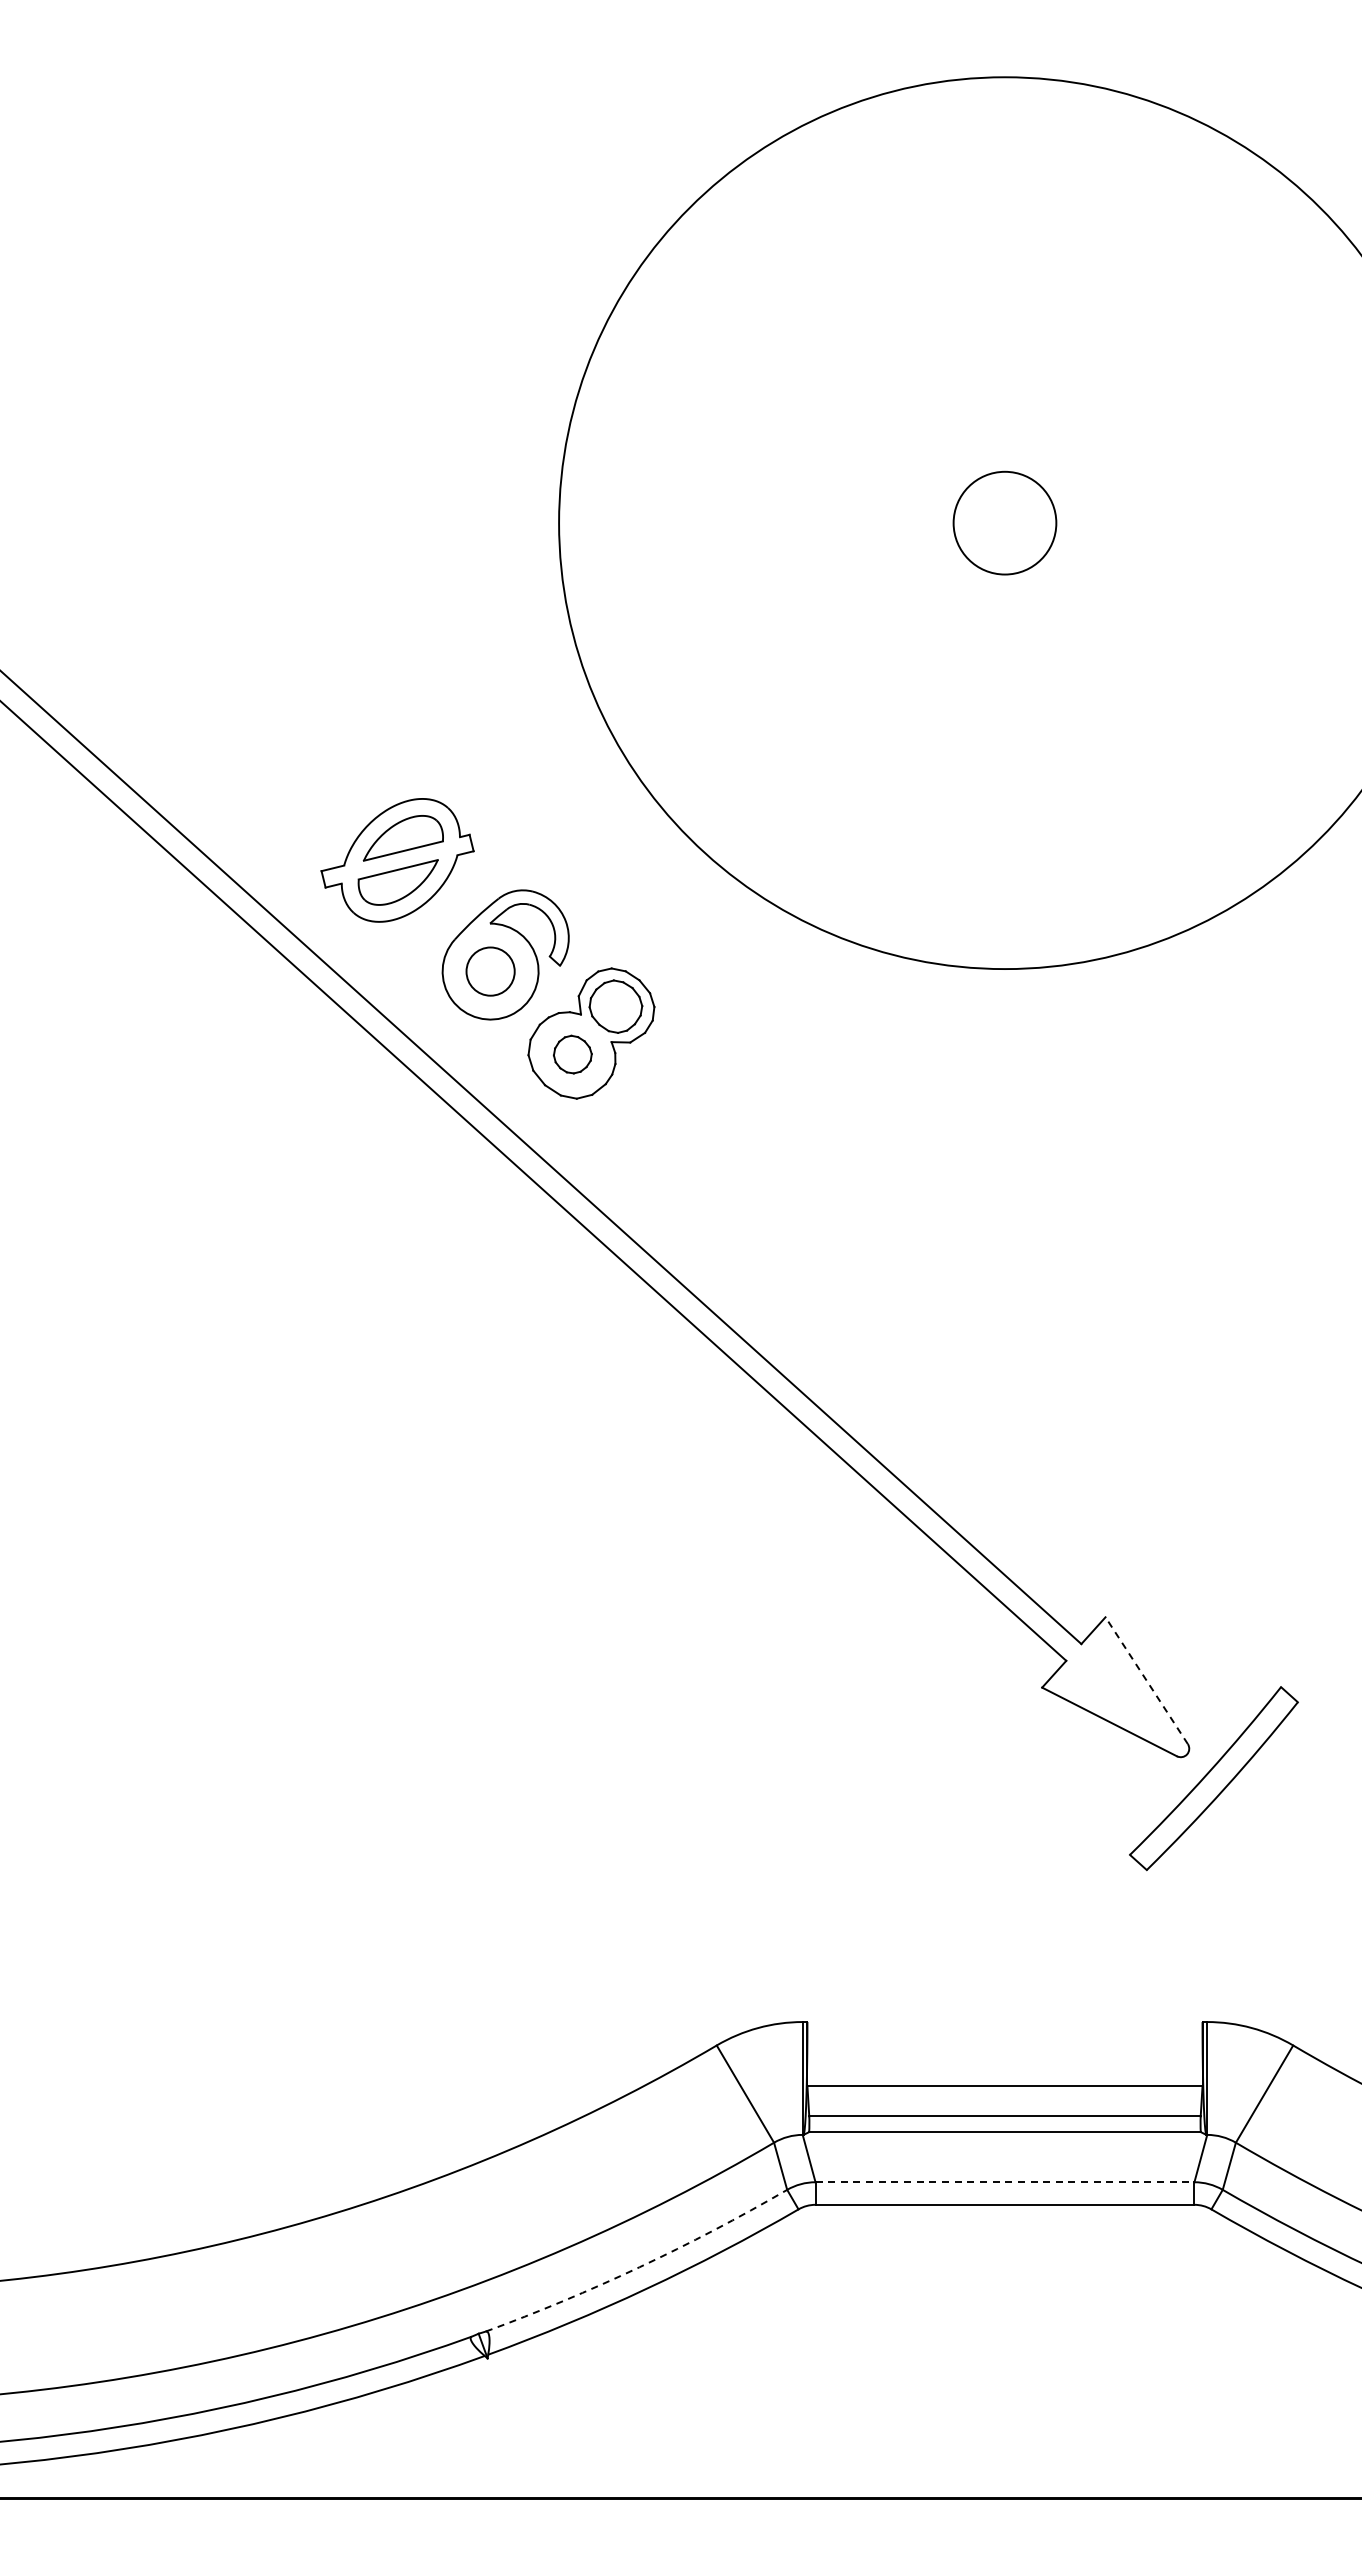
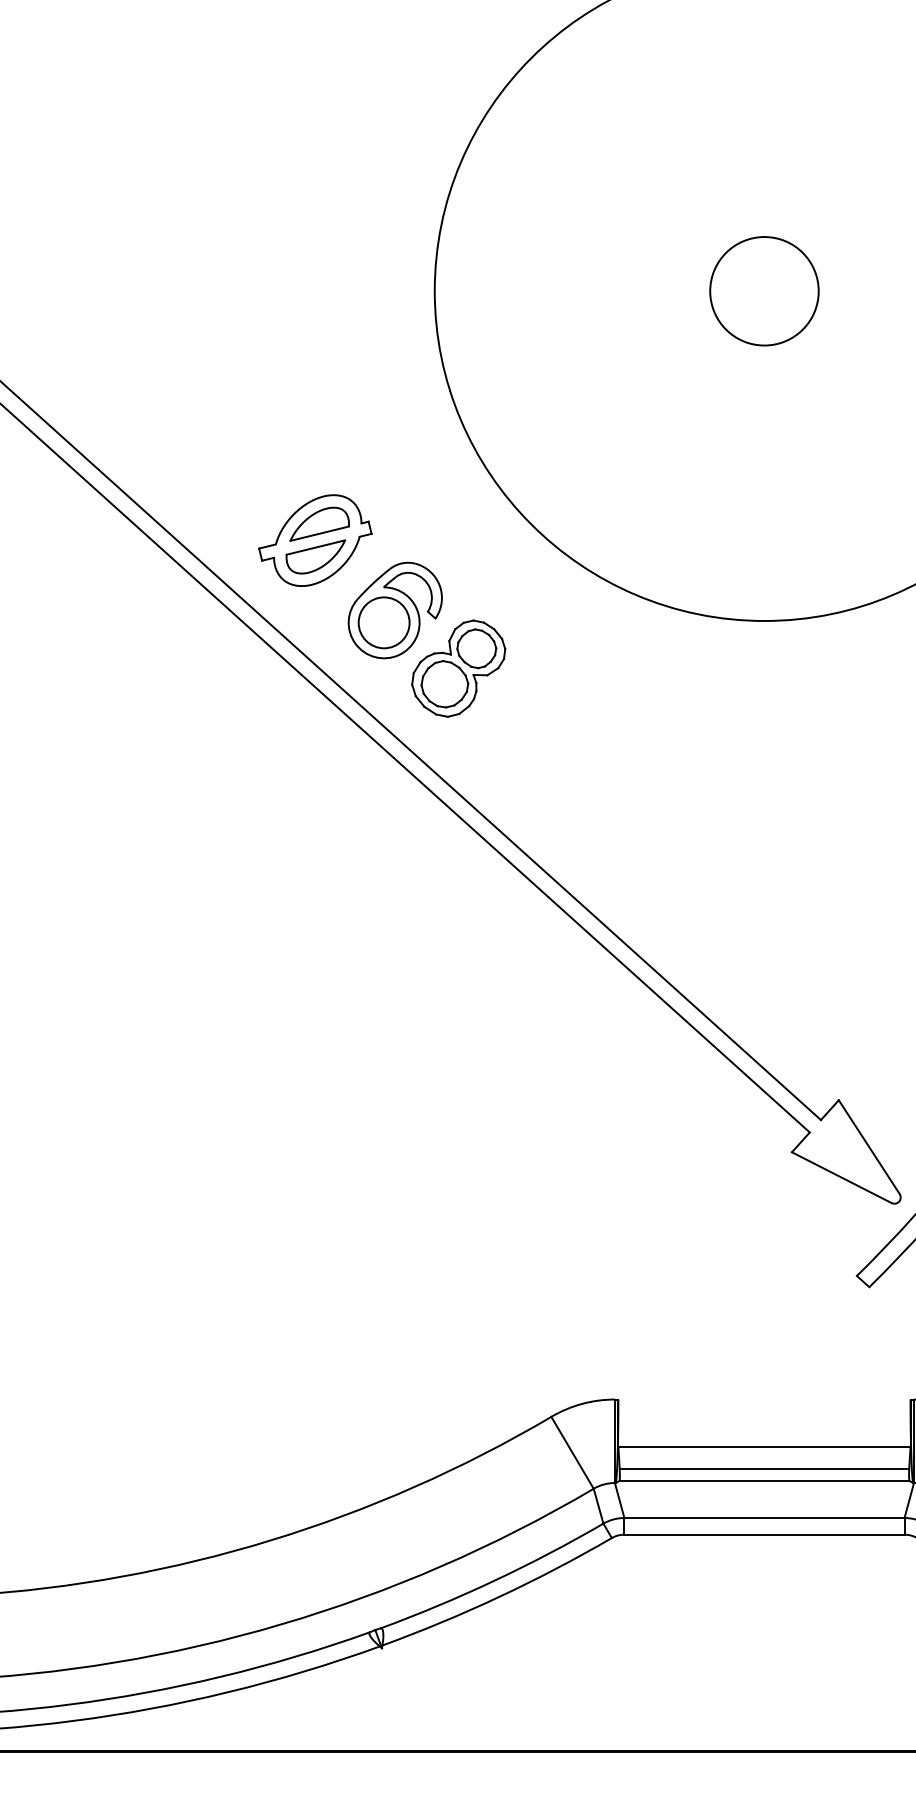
circle: (1004, 522) -> (764, 290), size x1.43
circle: (490, 971) -> (384, 622), size x1.43
part: (572, 1054) -> (444, 684), size x1.67
line: (1146, 1680) -> (869, 1147), dashed -> solid
line: (1005, 2182) -> (764, 1518), dashed -> solid
arc: (639, 2267) -> (494, 1581), dashed -> solid

